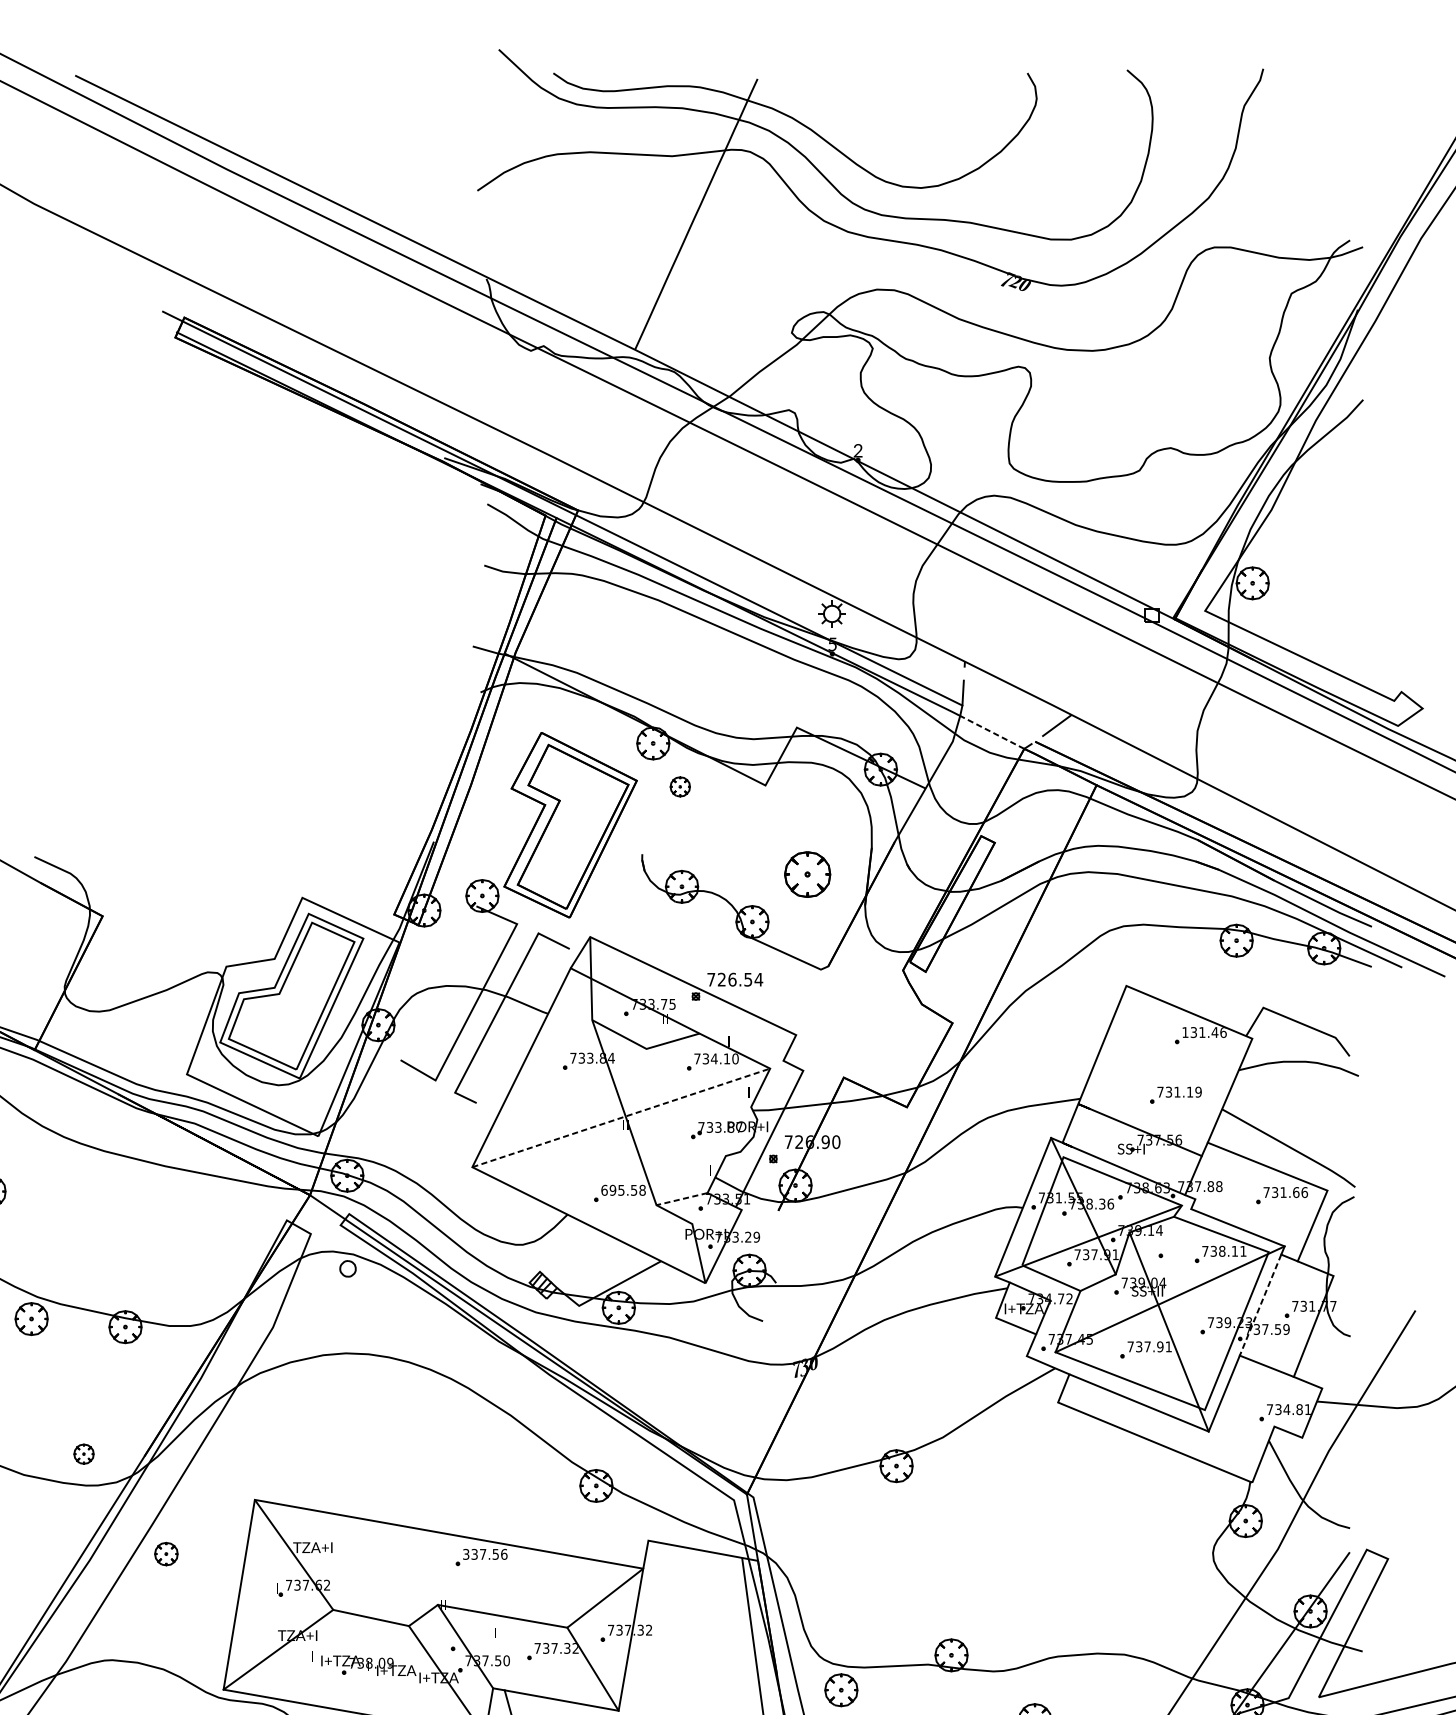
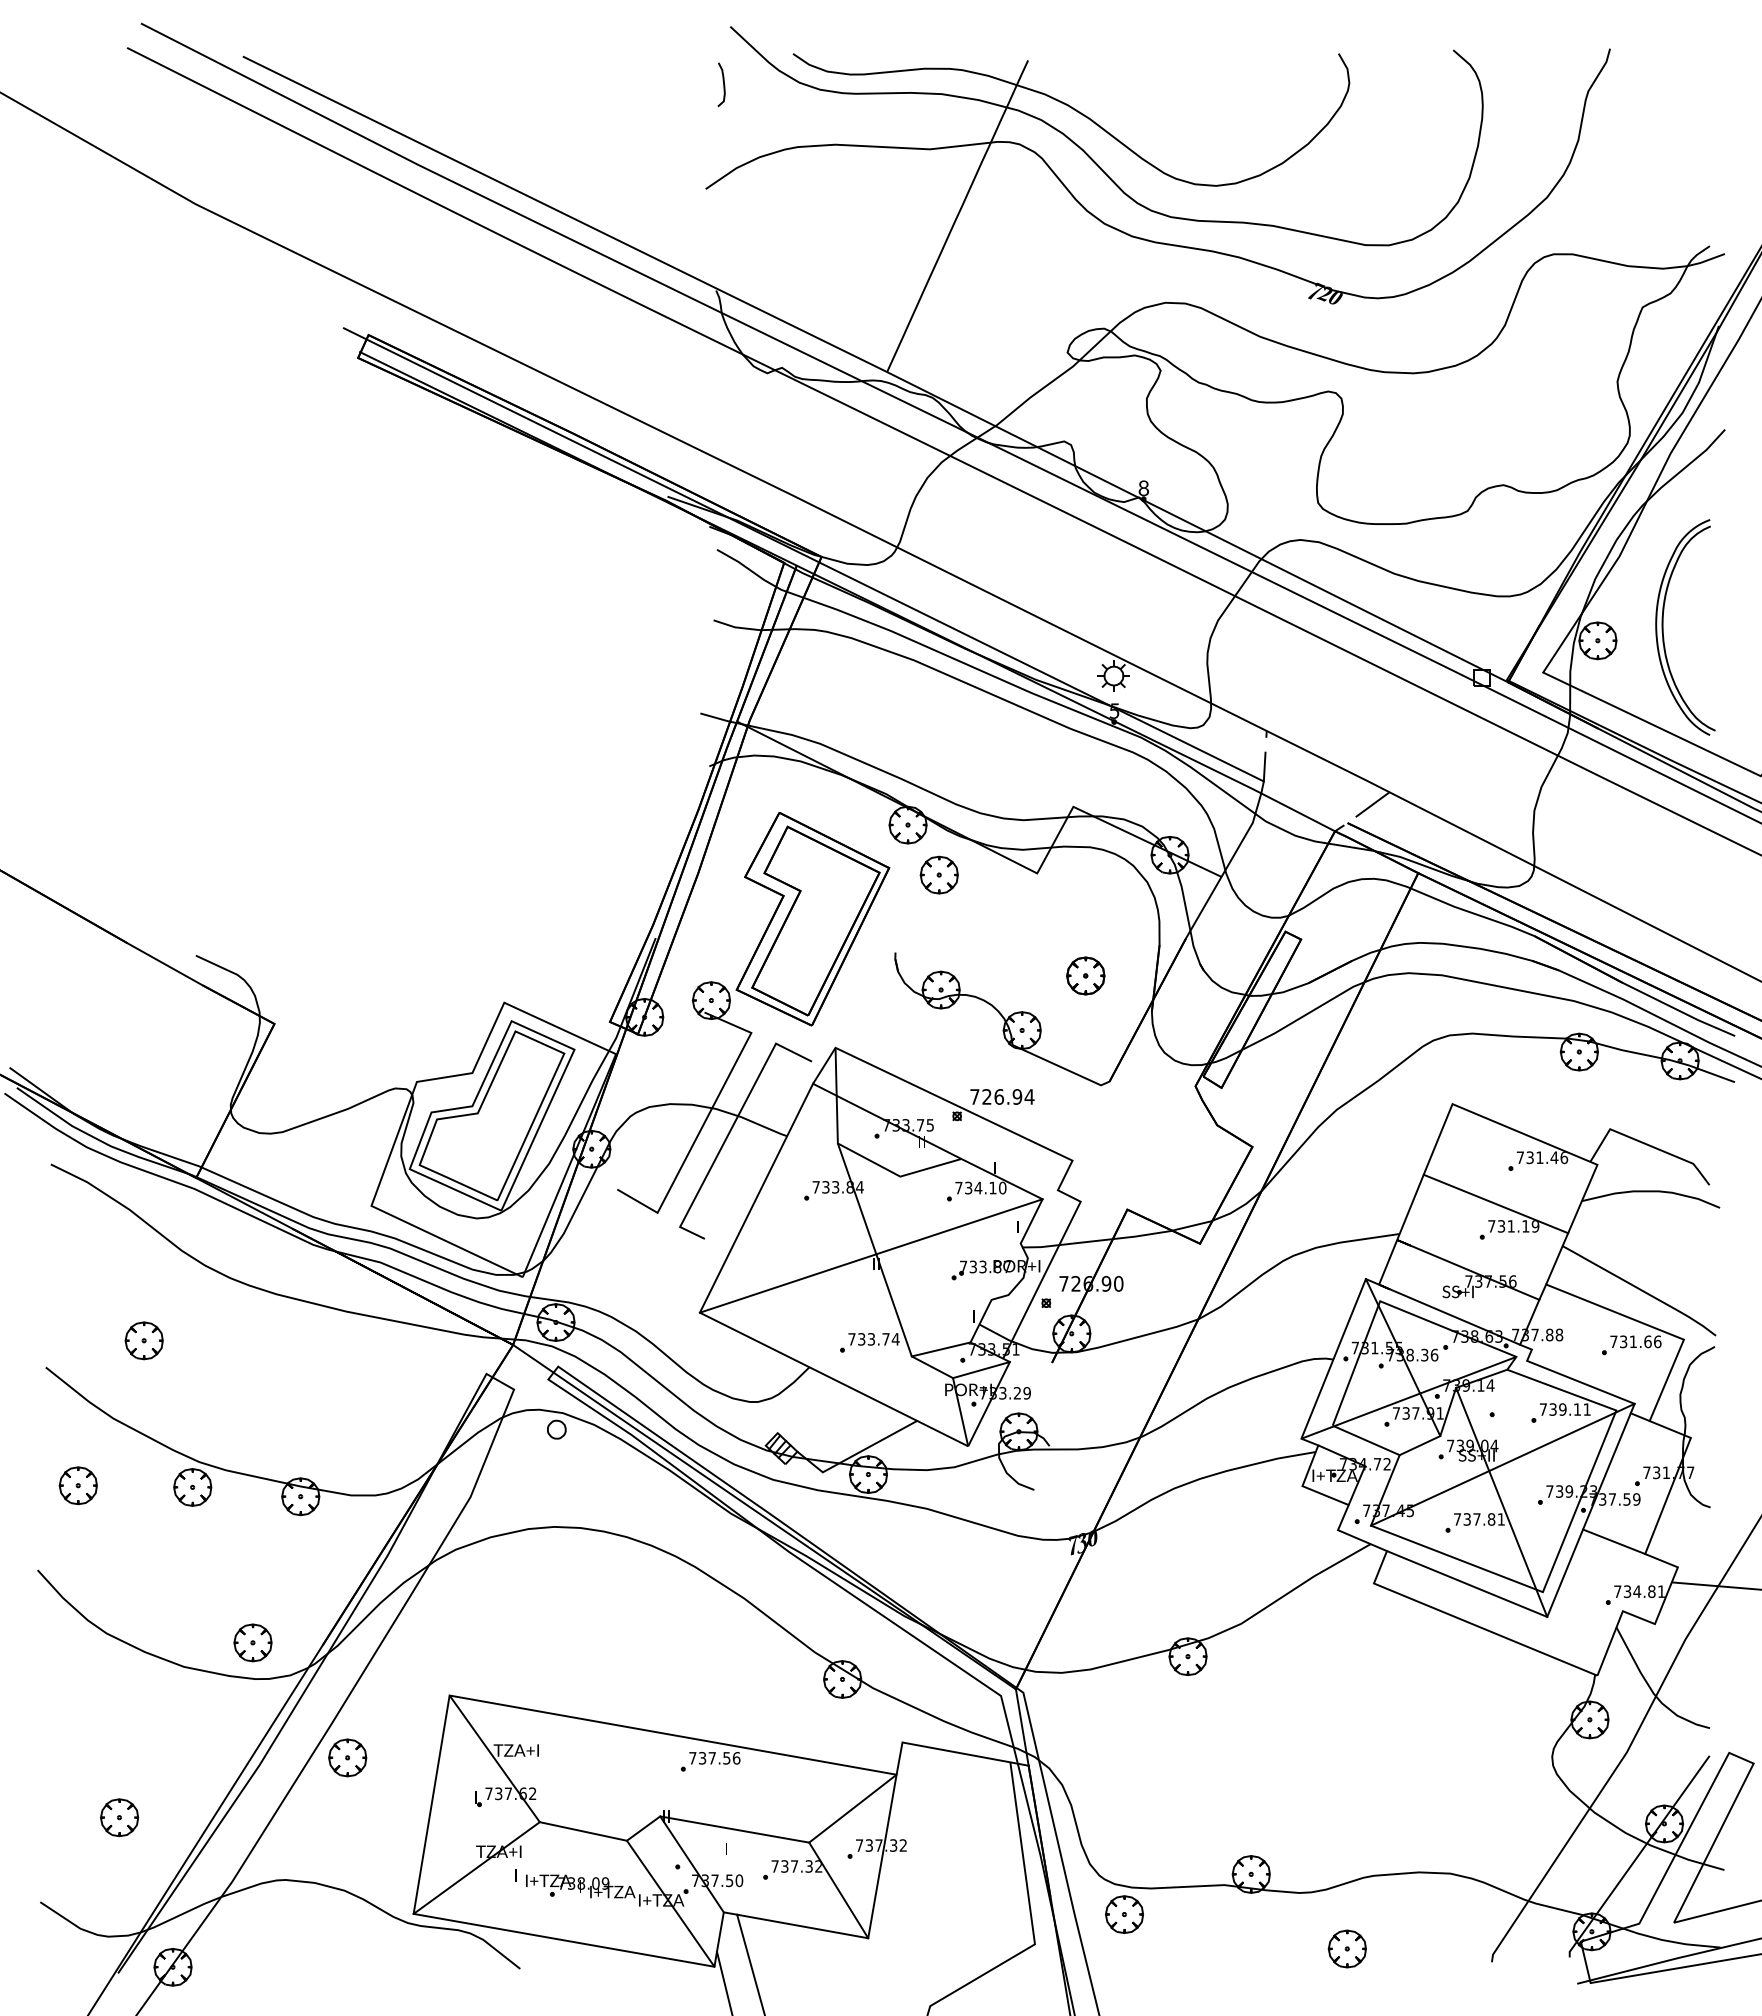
curve: (492, 99) -> (723, 84), added
text: (857, 450) -> (1143, 488), 2 -> 8
part: (1309, 571) -> (1663, 627), added
line: (991, 732) -> (1297, 812), dashed -> solid
part: (679, 786) -> (938, 874), size x1.67
part: (807, 874) -> (1085, 975), size x0.71
text: (748, 979) -> (1017, 1096), 726.54 -> 726.94
text: (1184, 1032) -> (1519, 1157), 131.46 -> 731.46
line: (1163, 1072) -> (1495, 1203), added
line: (621, 1117) -> (871, 1255), dashed -> solid
text: (623, 1190) -> (873, 1339), 695.58 -> 733.74
line: (681, 1199) -> (940, 1349), dashed -> solid
line: (717, 1217) -> (981, 1370), added
text: (1221, 1251) -> (1562, 1409), 738.11 -> 739.11
line: (1260, 1305) -> (1606, 1471), dashed -> solid
text: (1160, 1346) -> (1491, 1519), 737.91 -> 737.81
part: (83, 1453) -> (252, 1642), size x1.67
part: (166, 1553) -> (347, 1757), size x1.43
text: (465, 1553) -> (692, 1757), 337.56 -> 737.56

